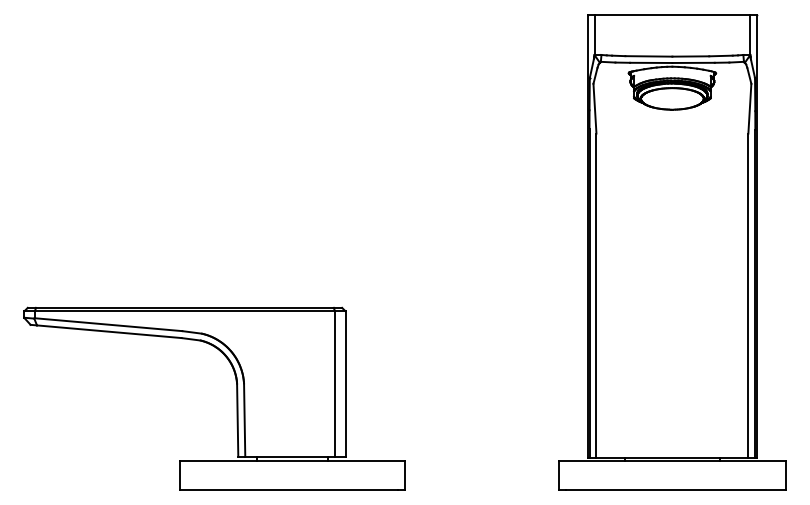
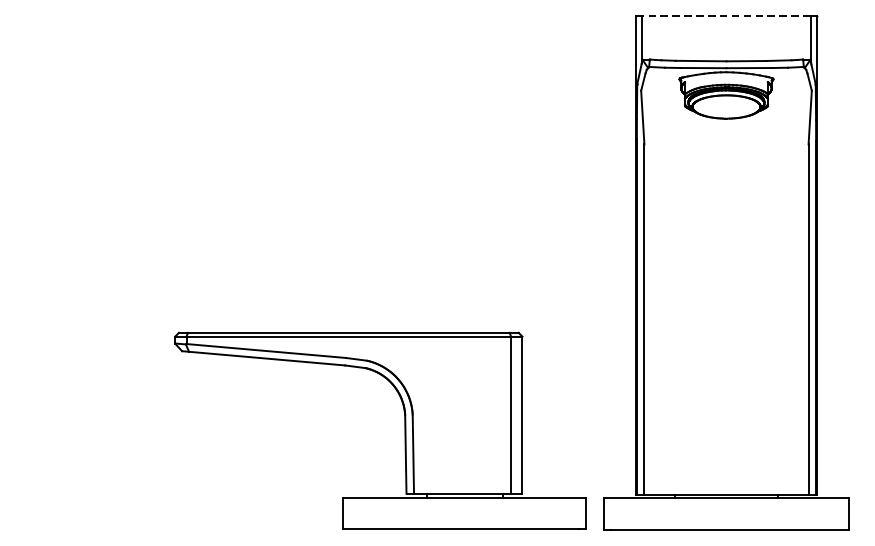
line: (672, 15) -> (726, 16), solid -> dashed
part: (236, 398) -> (404, 430), moved

